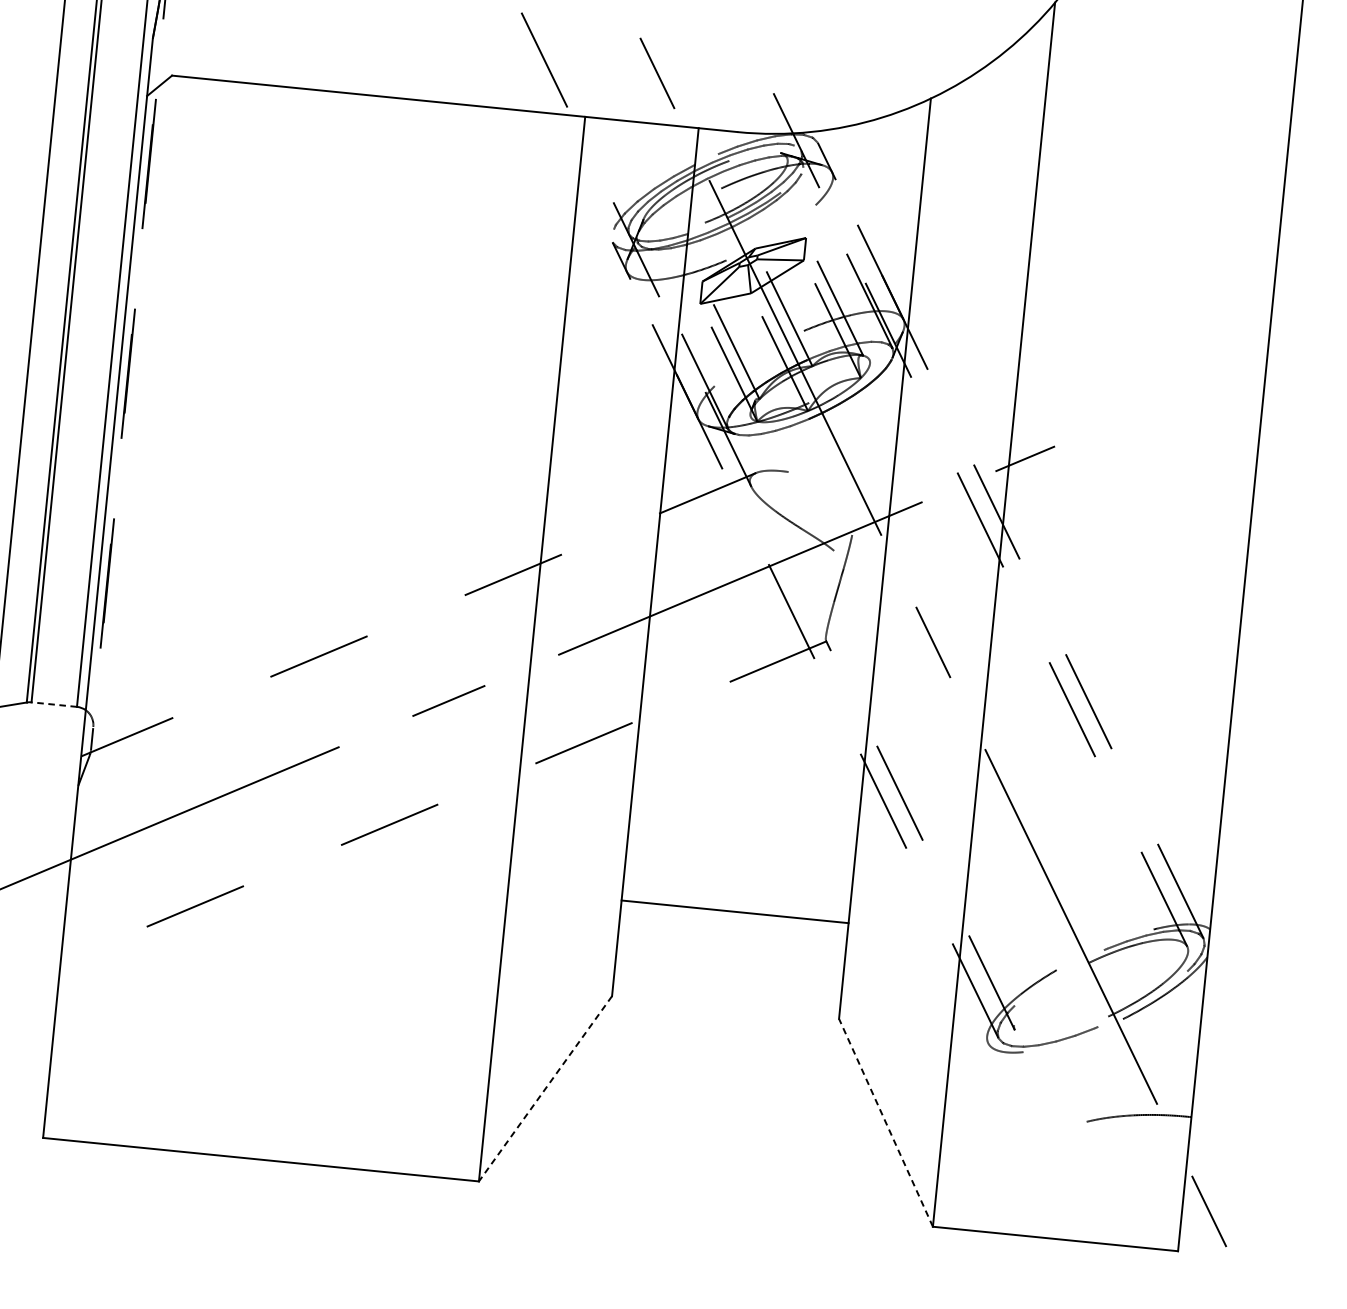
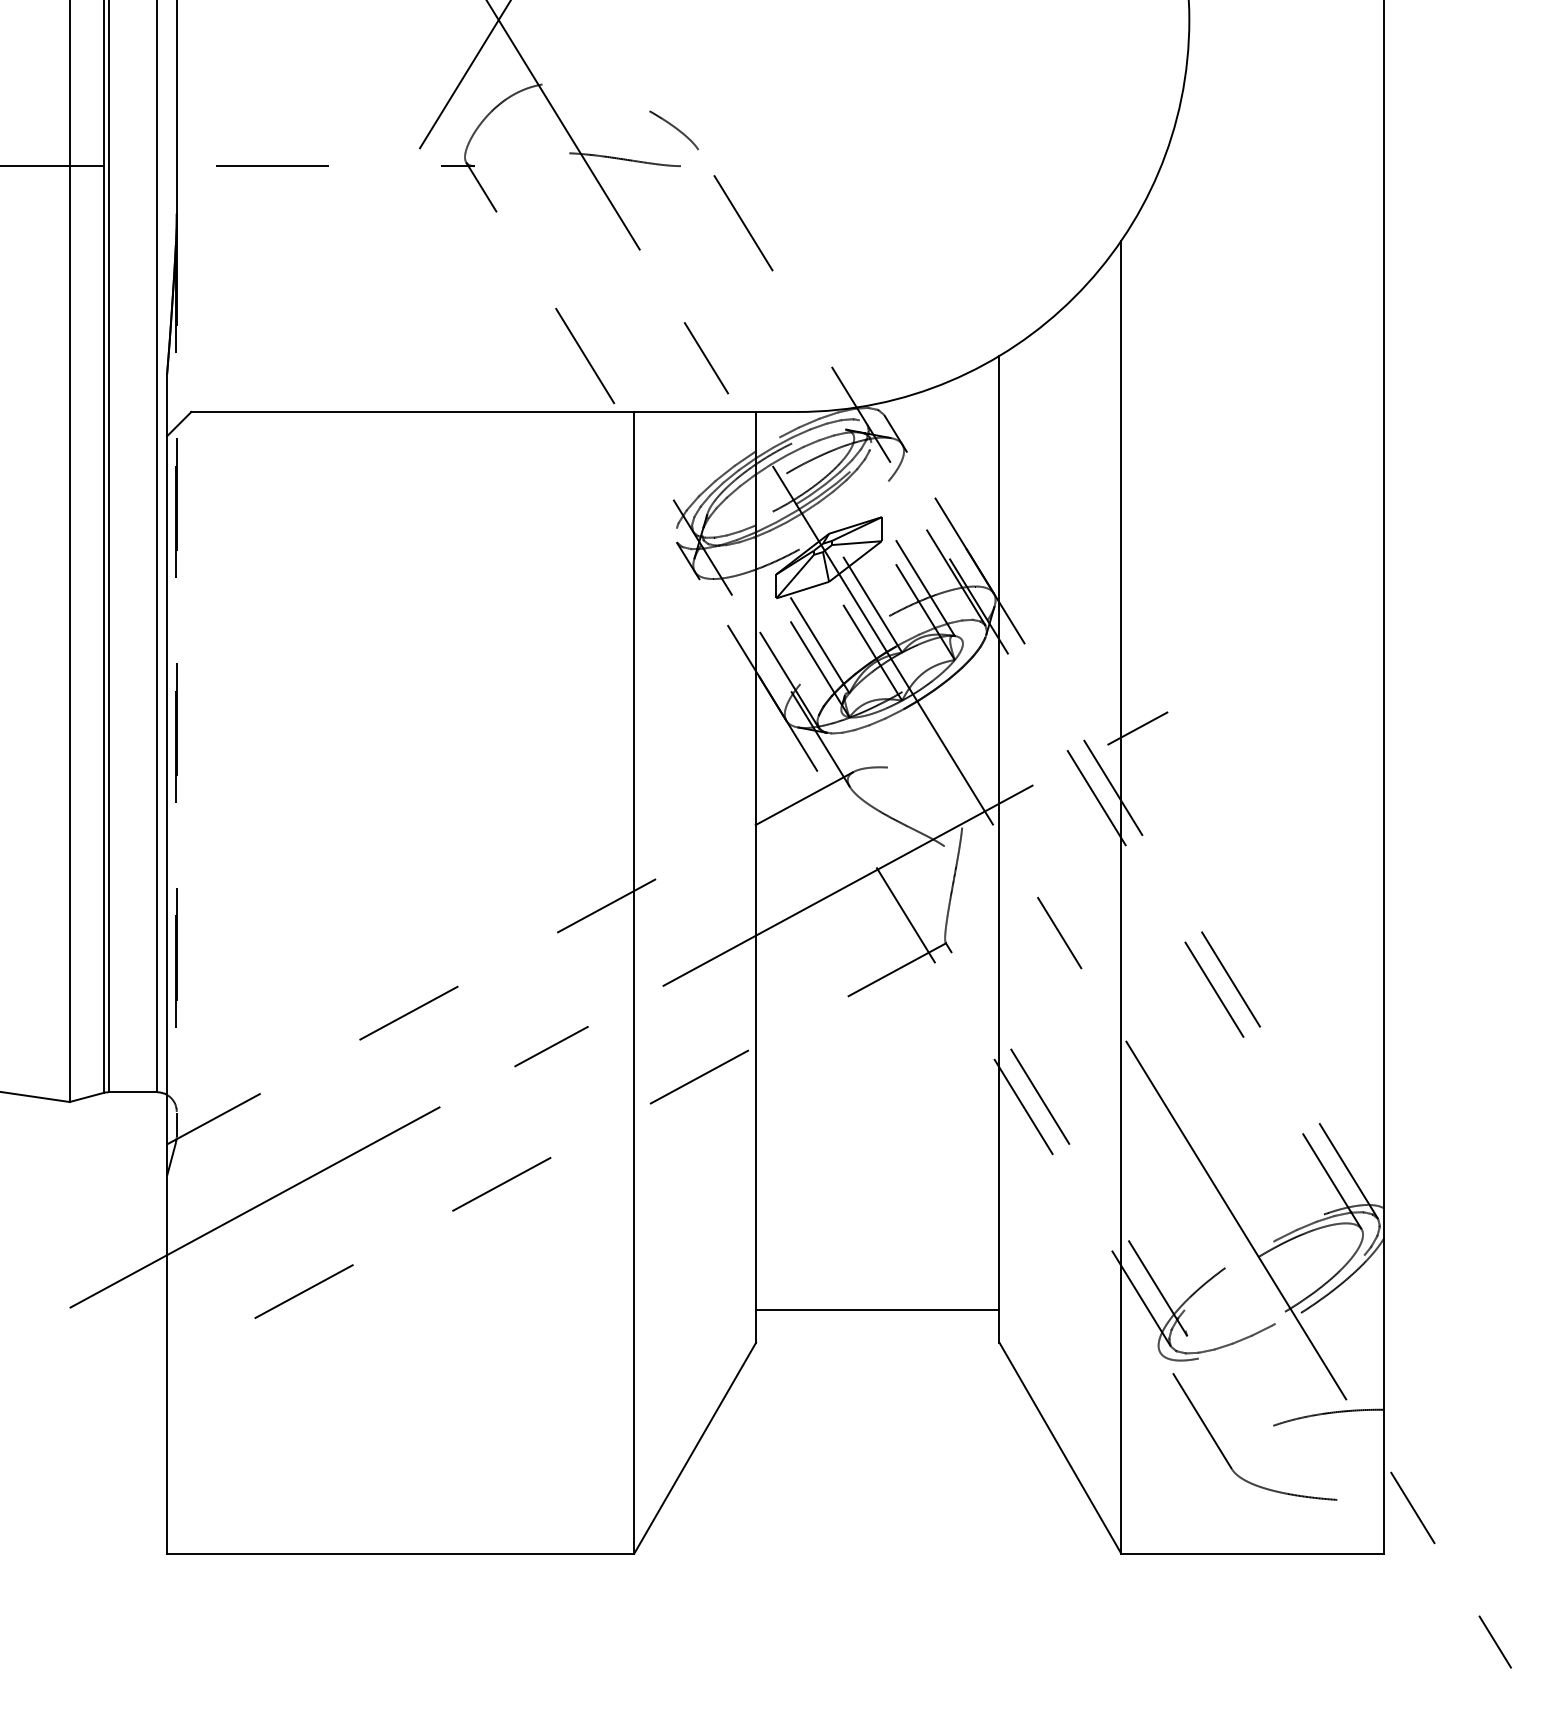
line: (53, 704) -> (132, 1092), dashed -> solid
line: (734, 912) -> (877, 1310), moved
line: (545, 1089) -> (695, 1448), dashed -> solid
line: (886, 1123) -> (1060, 1448), dashed -> solid
part: (1039, 1145) -> (1225, 1456), added

